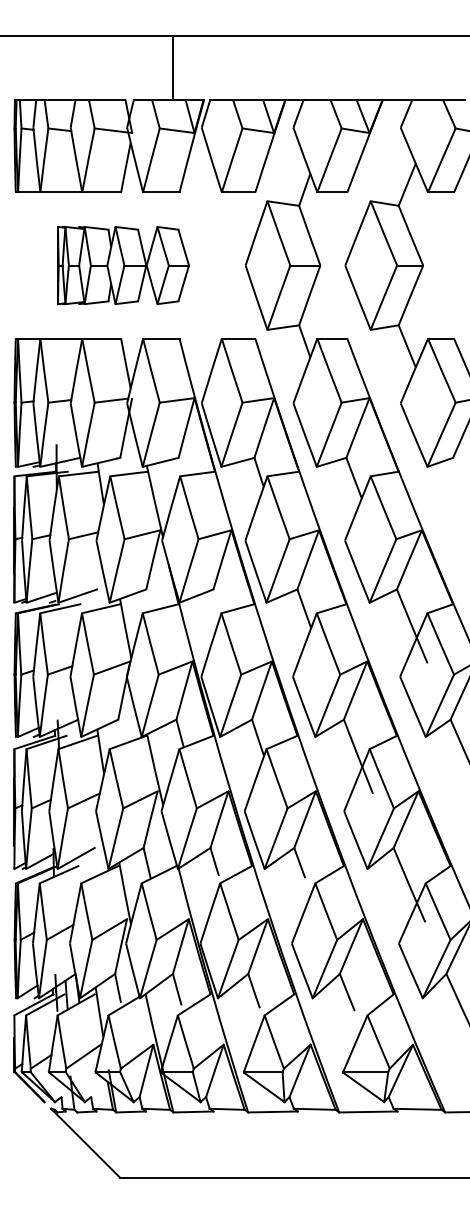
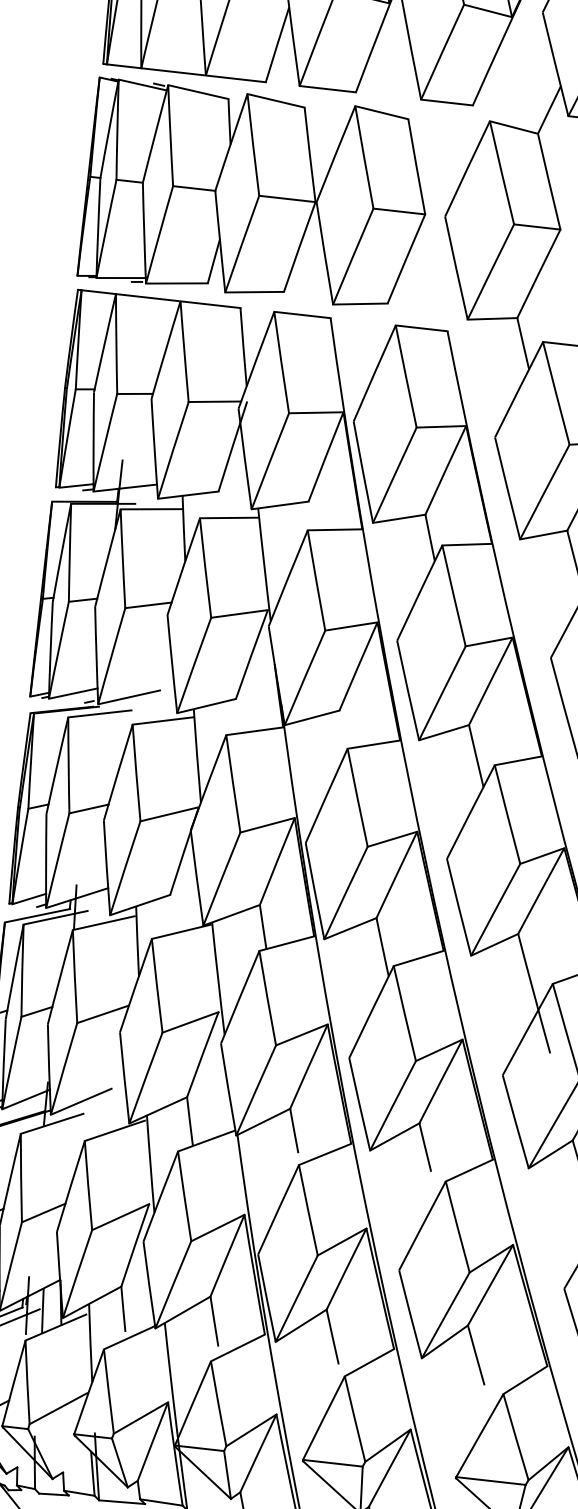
part: (123, 265) -> (256, 195), size x1.67

